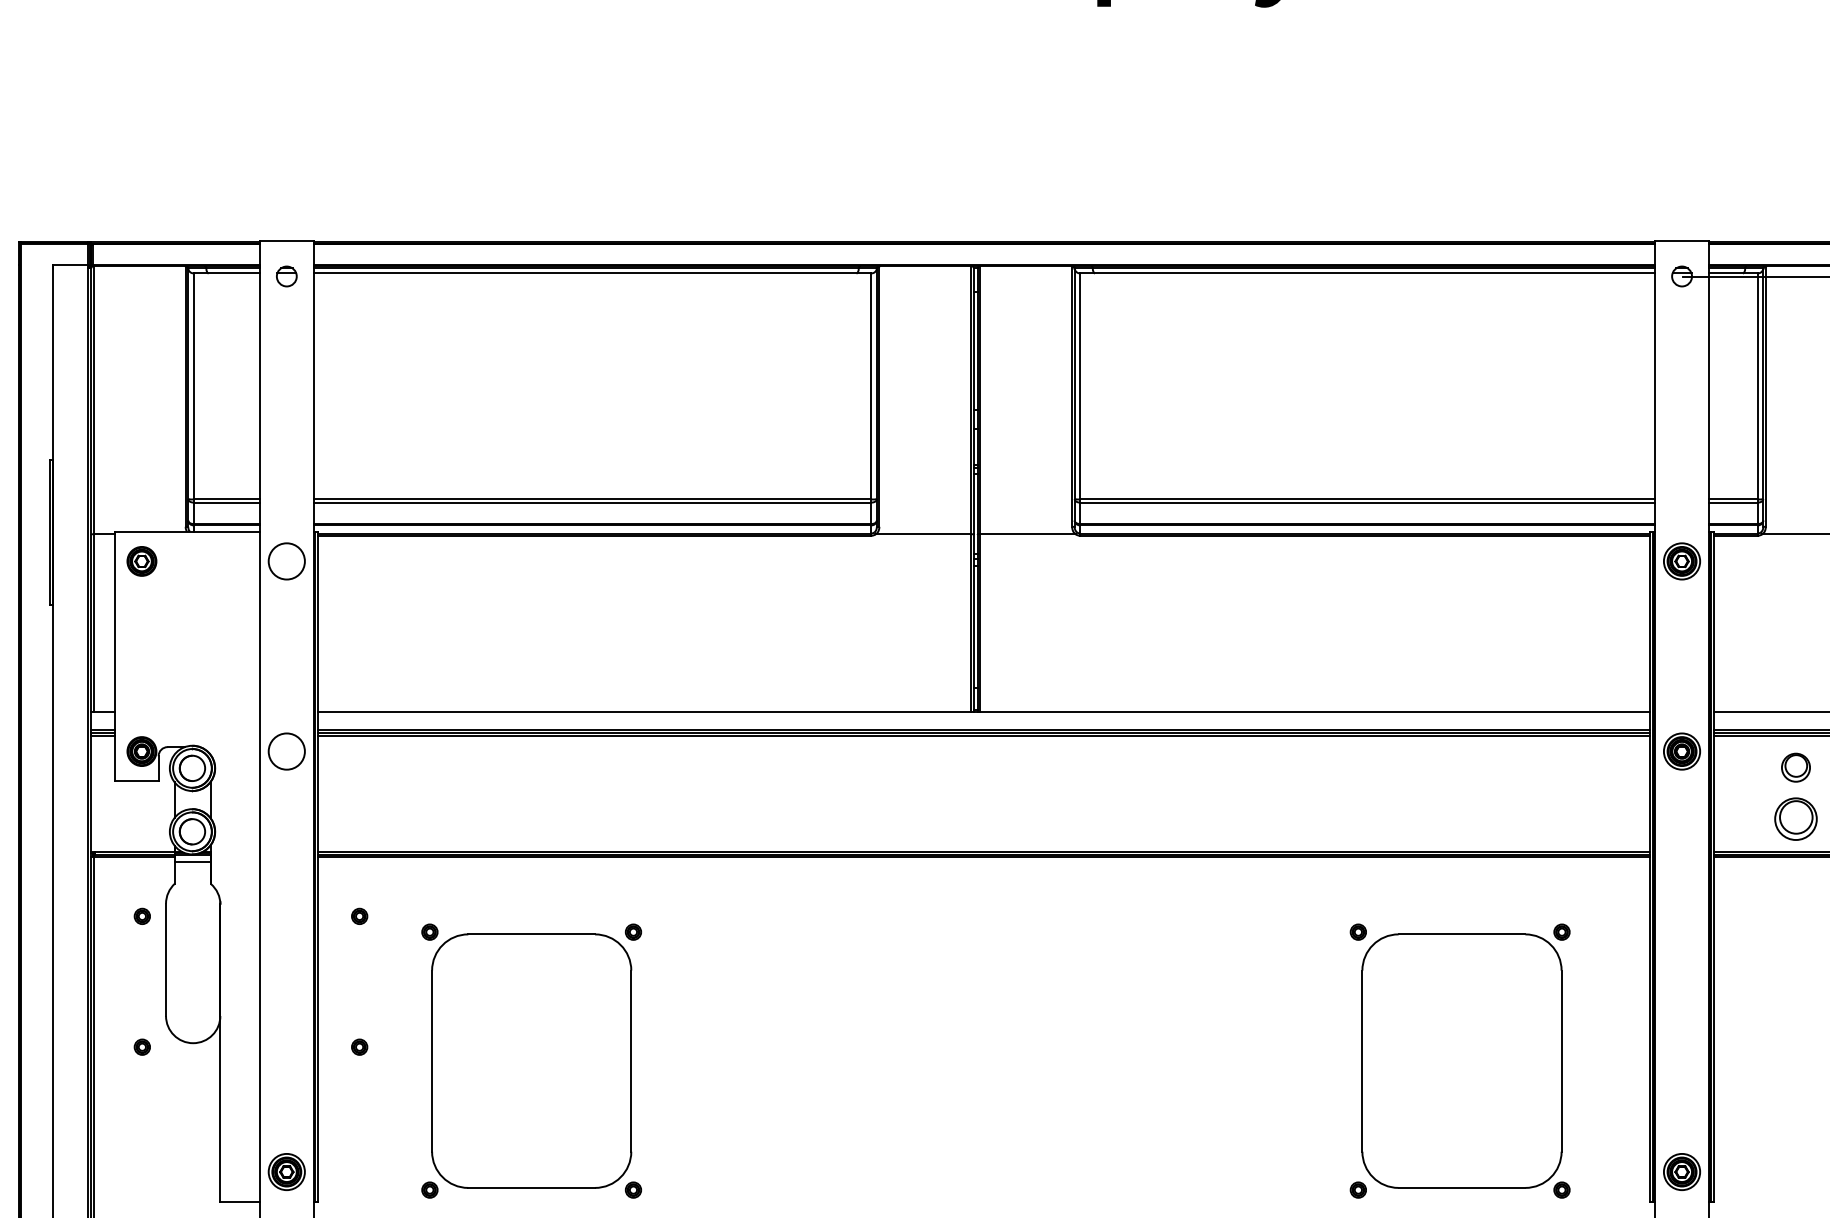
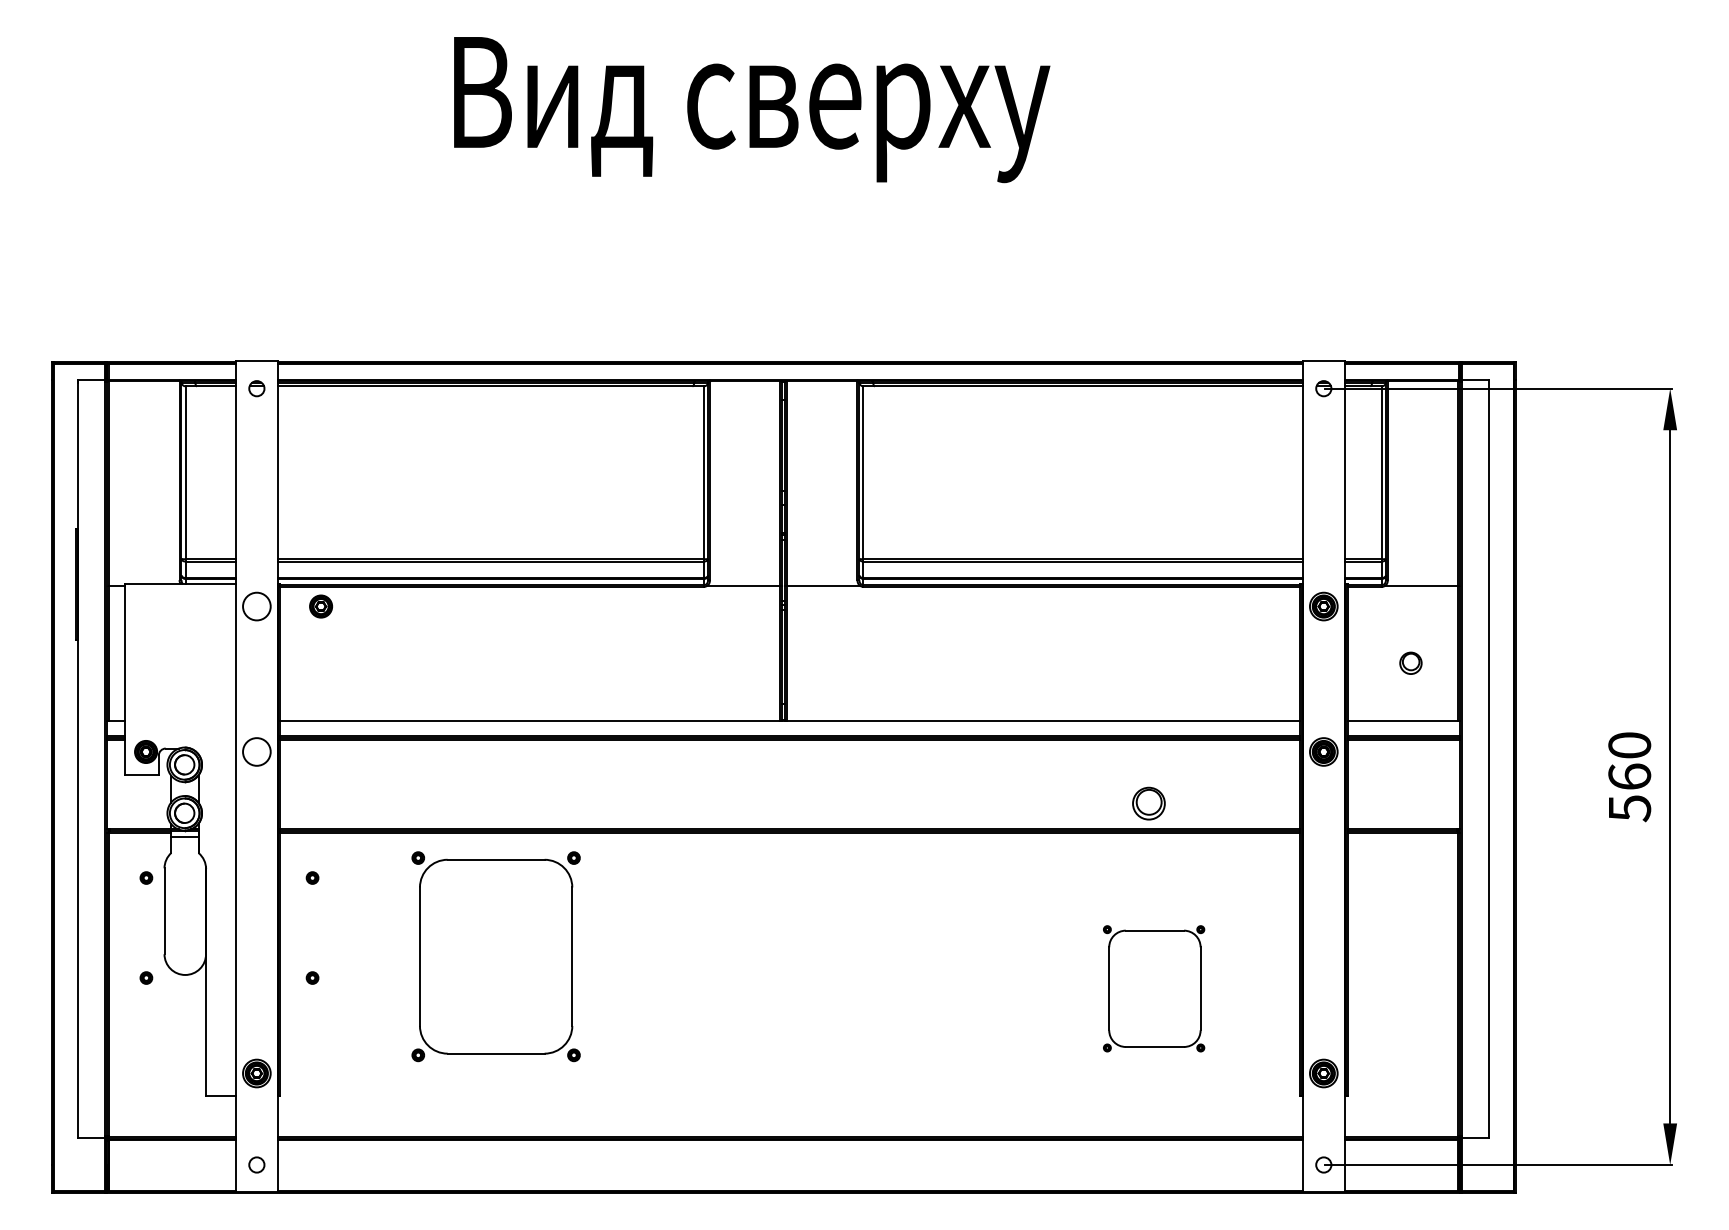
part: (142, 561) -> (321, 606), moved
part: (1795, 766) -> (1410, 662), moved
part: (1795, 818) -> (1148, 803), moved
part: (530, 1060) -> (495, 956), moved
part: (1459, 1060) -> (1153, 988), size x0.6

